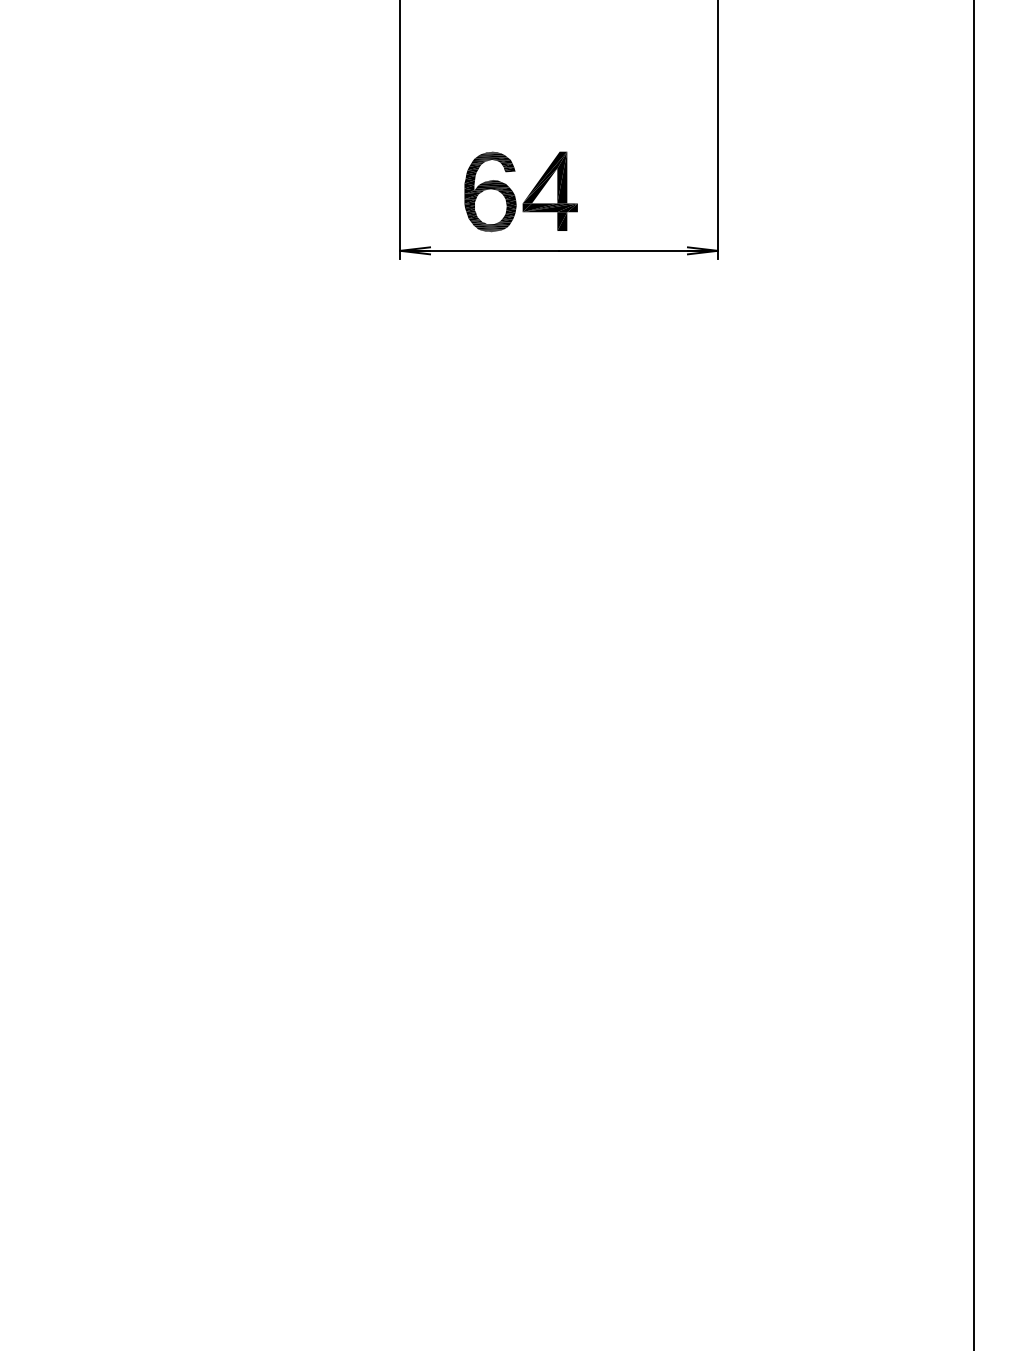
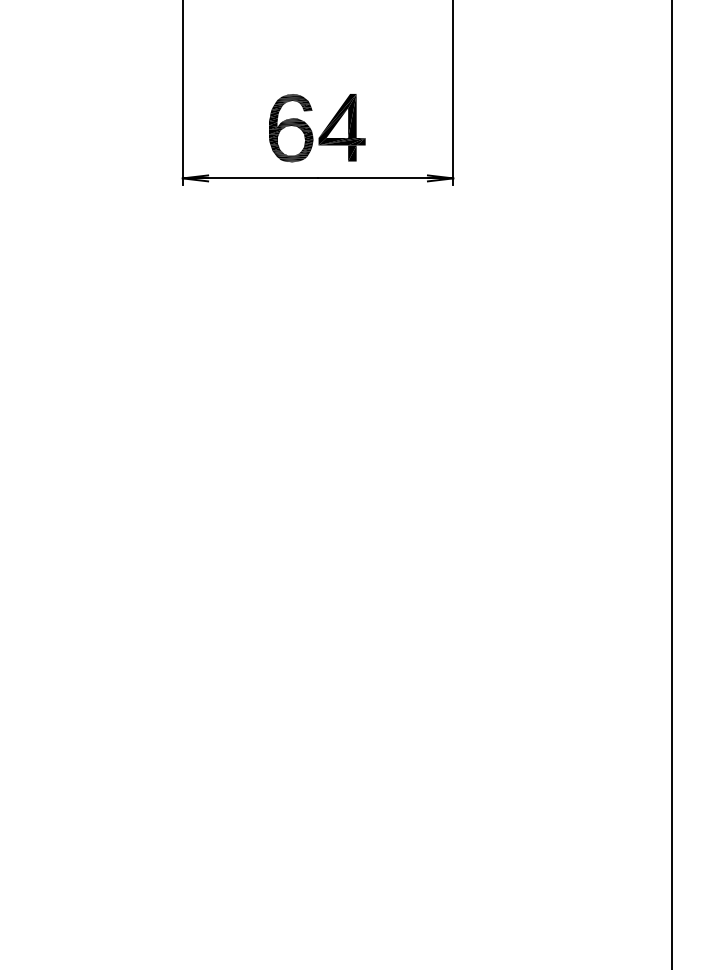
part: (514, 194) -> (311, 130), moved

